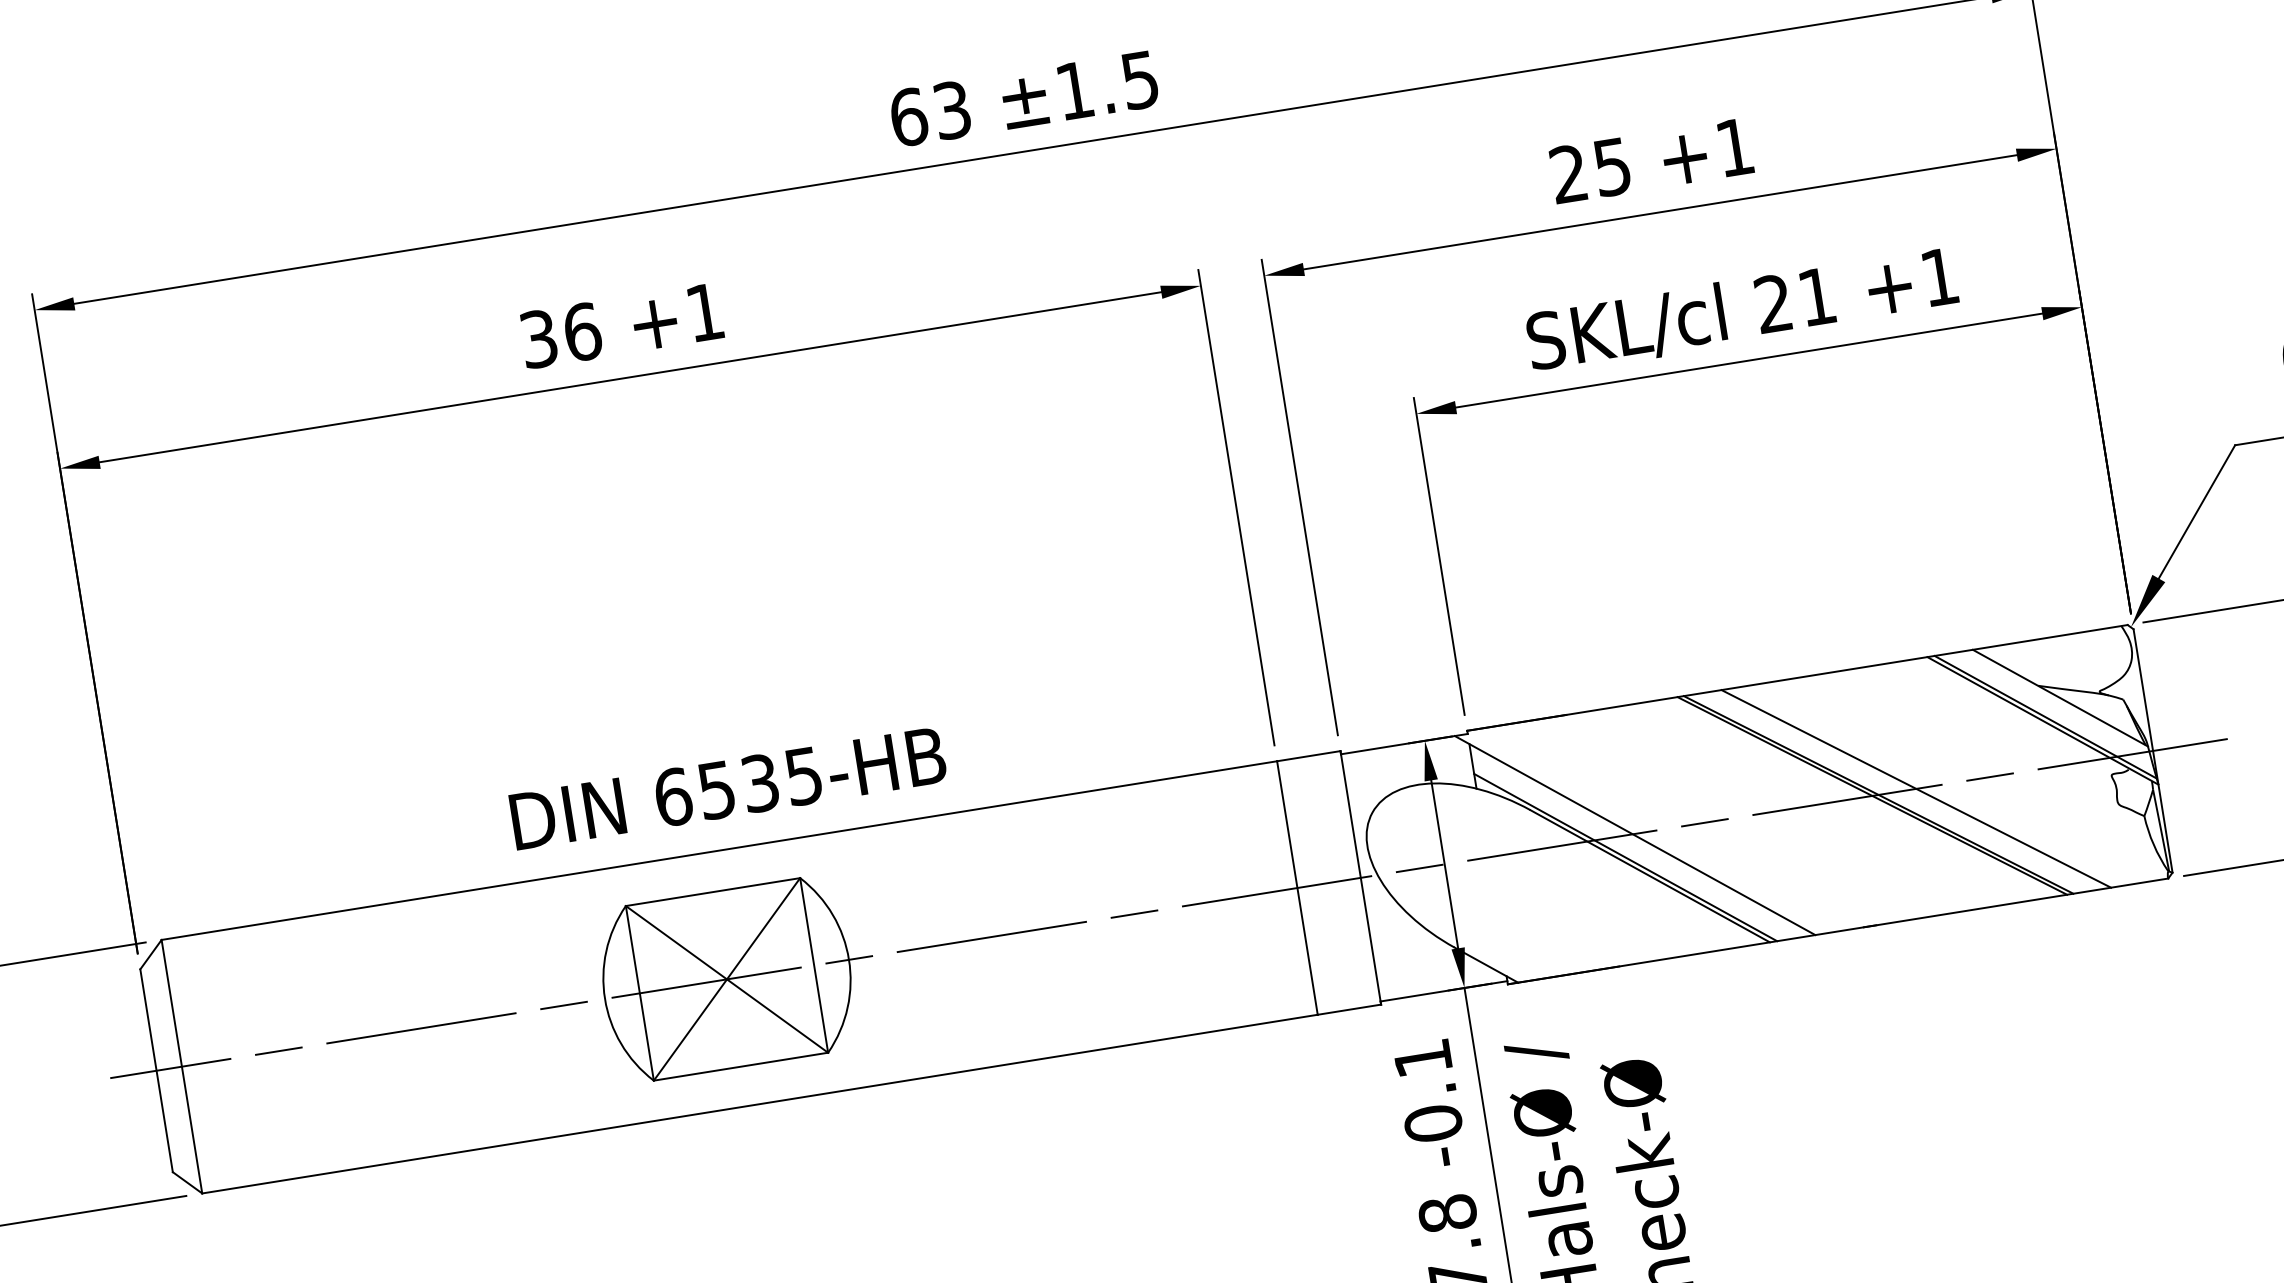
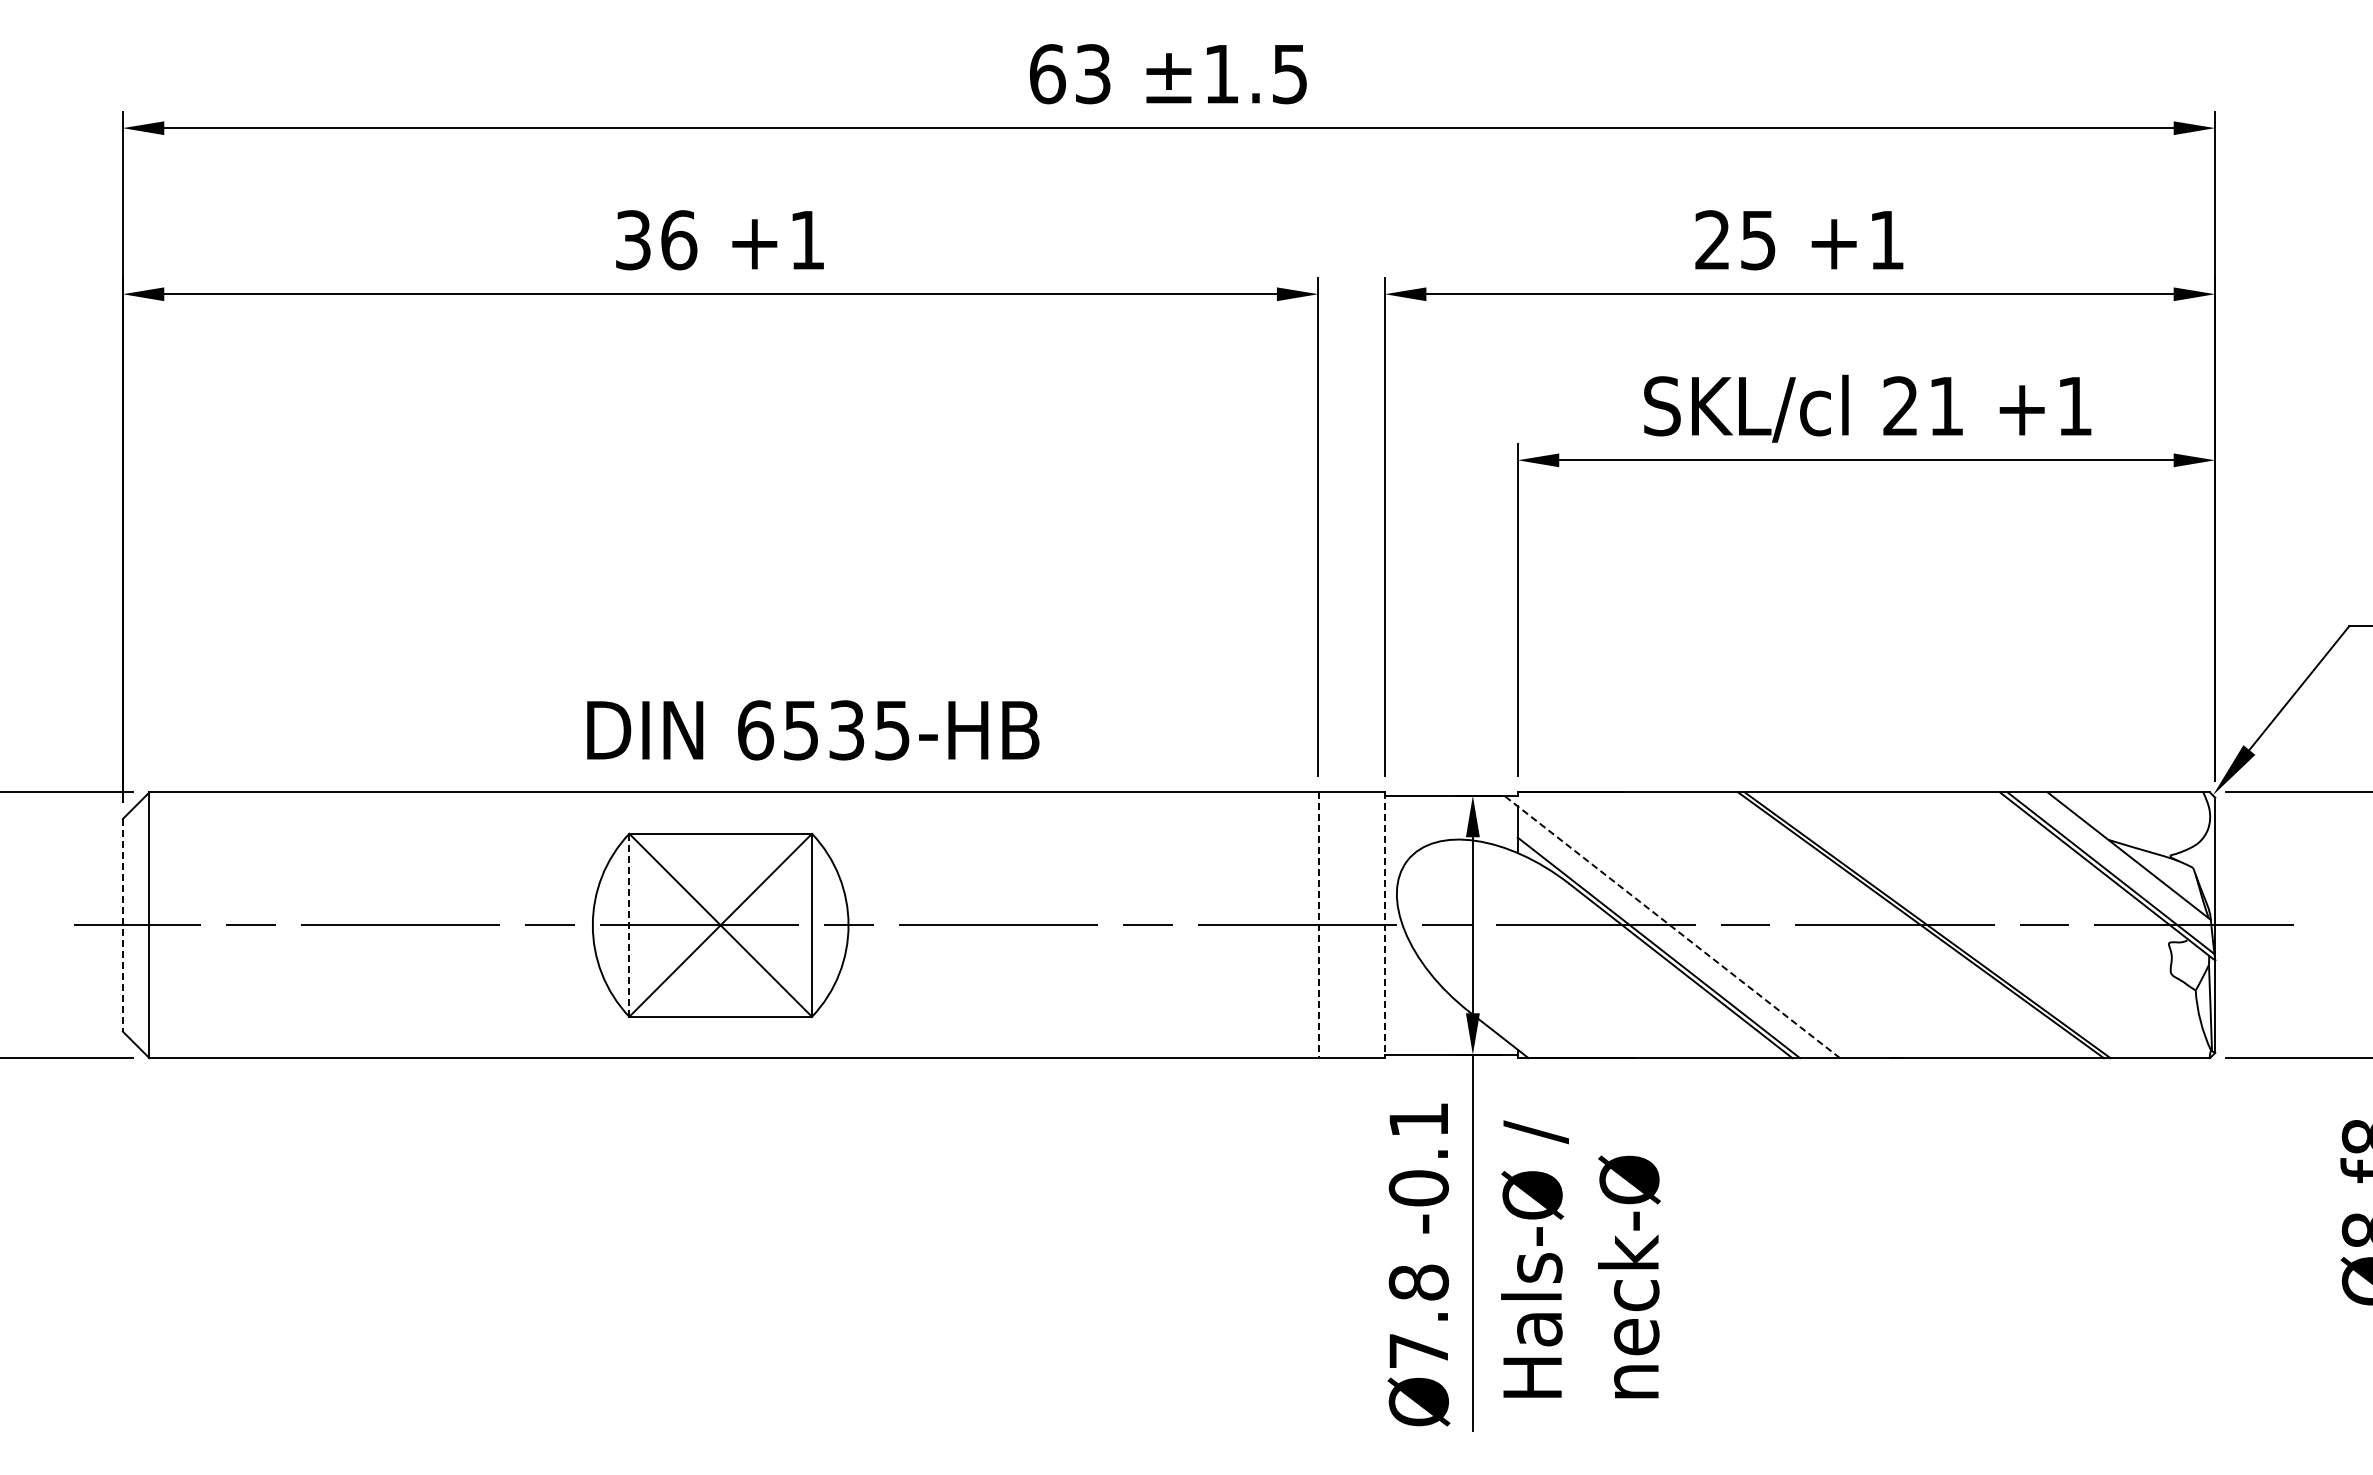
text: (728, 788) -> (813, 730), moved
line: (1916, 789) -> (1967, 925), removed
line: (1634, 835) -> (1671, 926), solid -> dashed
line: (1360, 878) -> (1384, 925), solid -> dashed
line: (1297, 888) -> (1318, 925), solid -> dashed
line: (640, 993) -> (629, 925), solid -> dashed
line: (156, 1070) -> (122, 925), solid -> dashed

